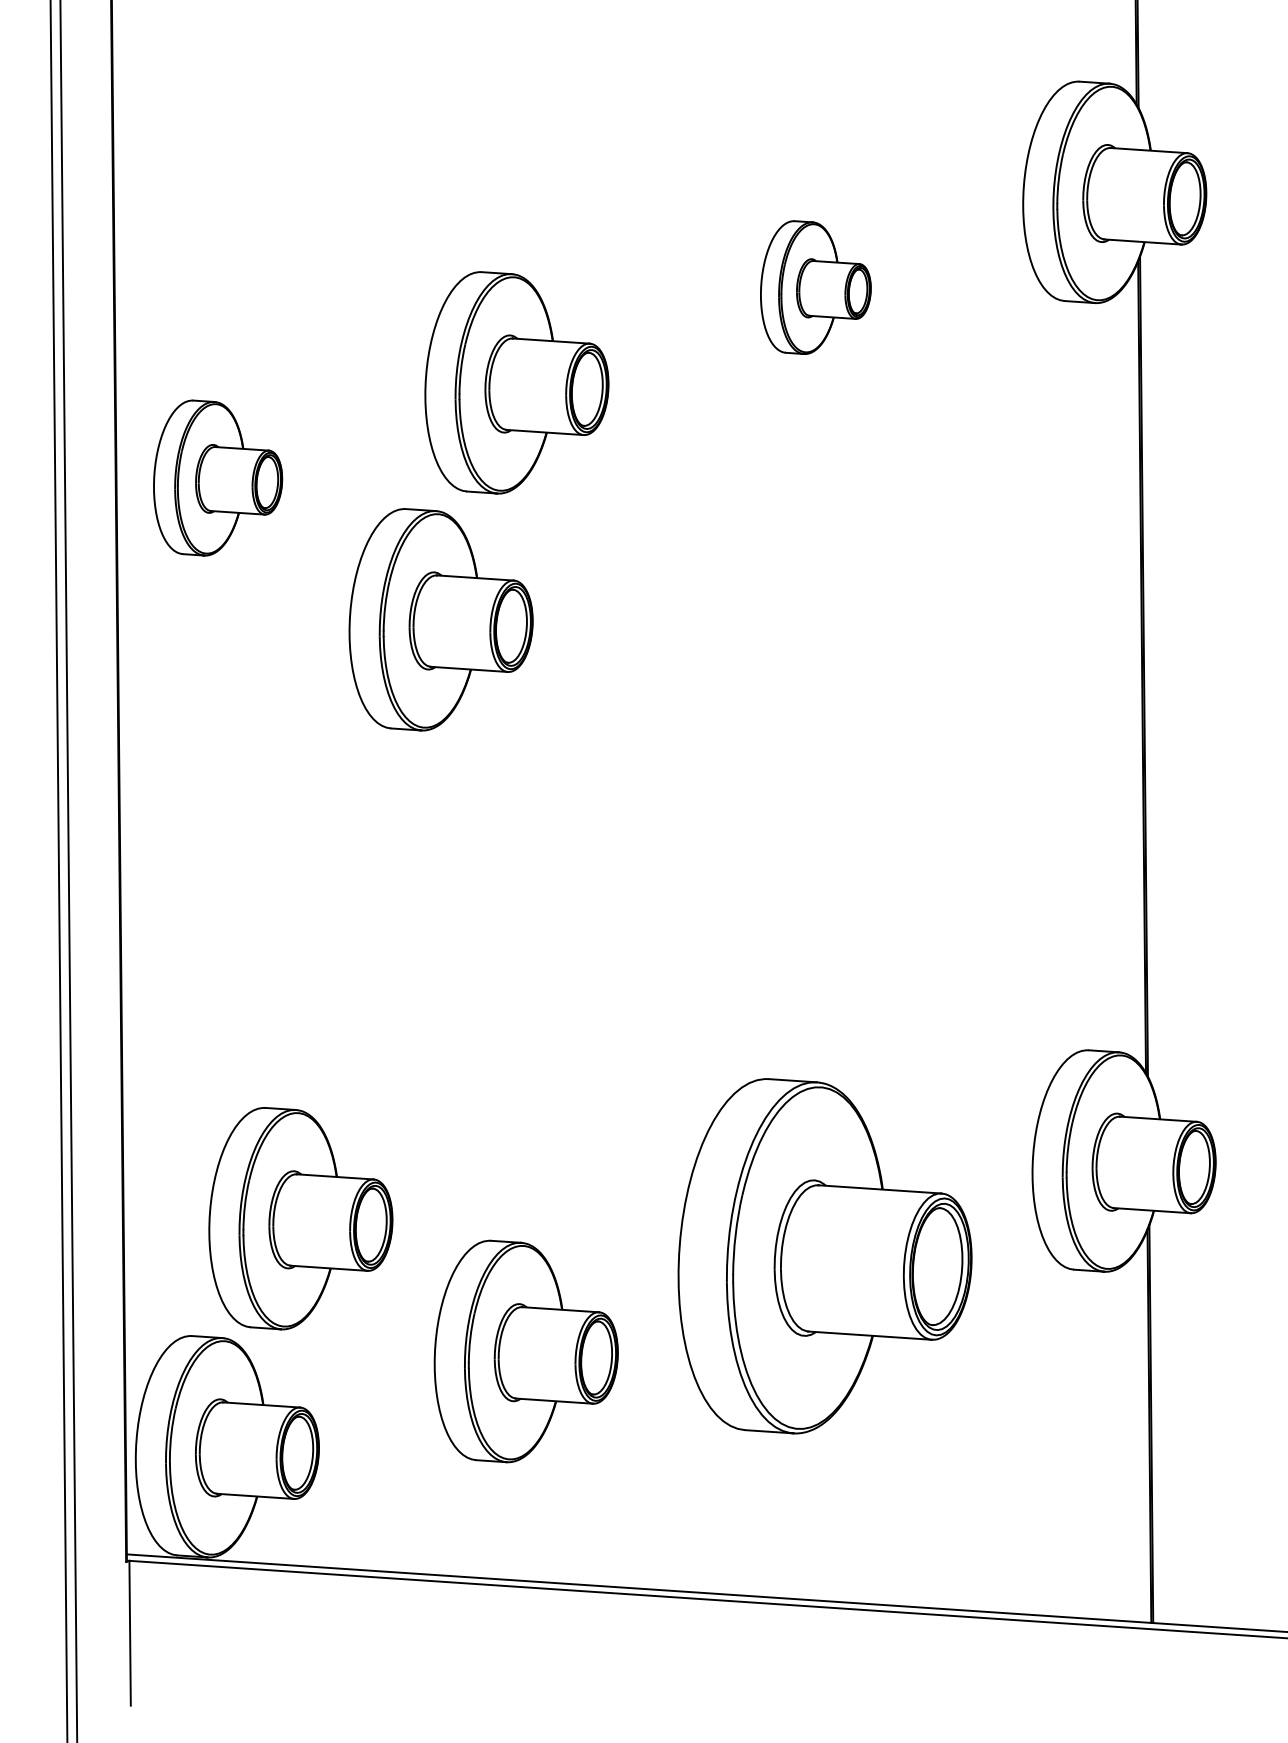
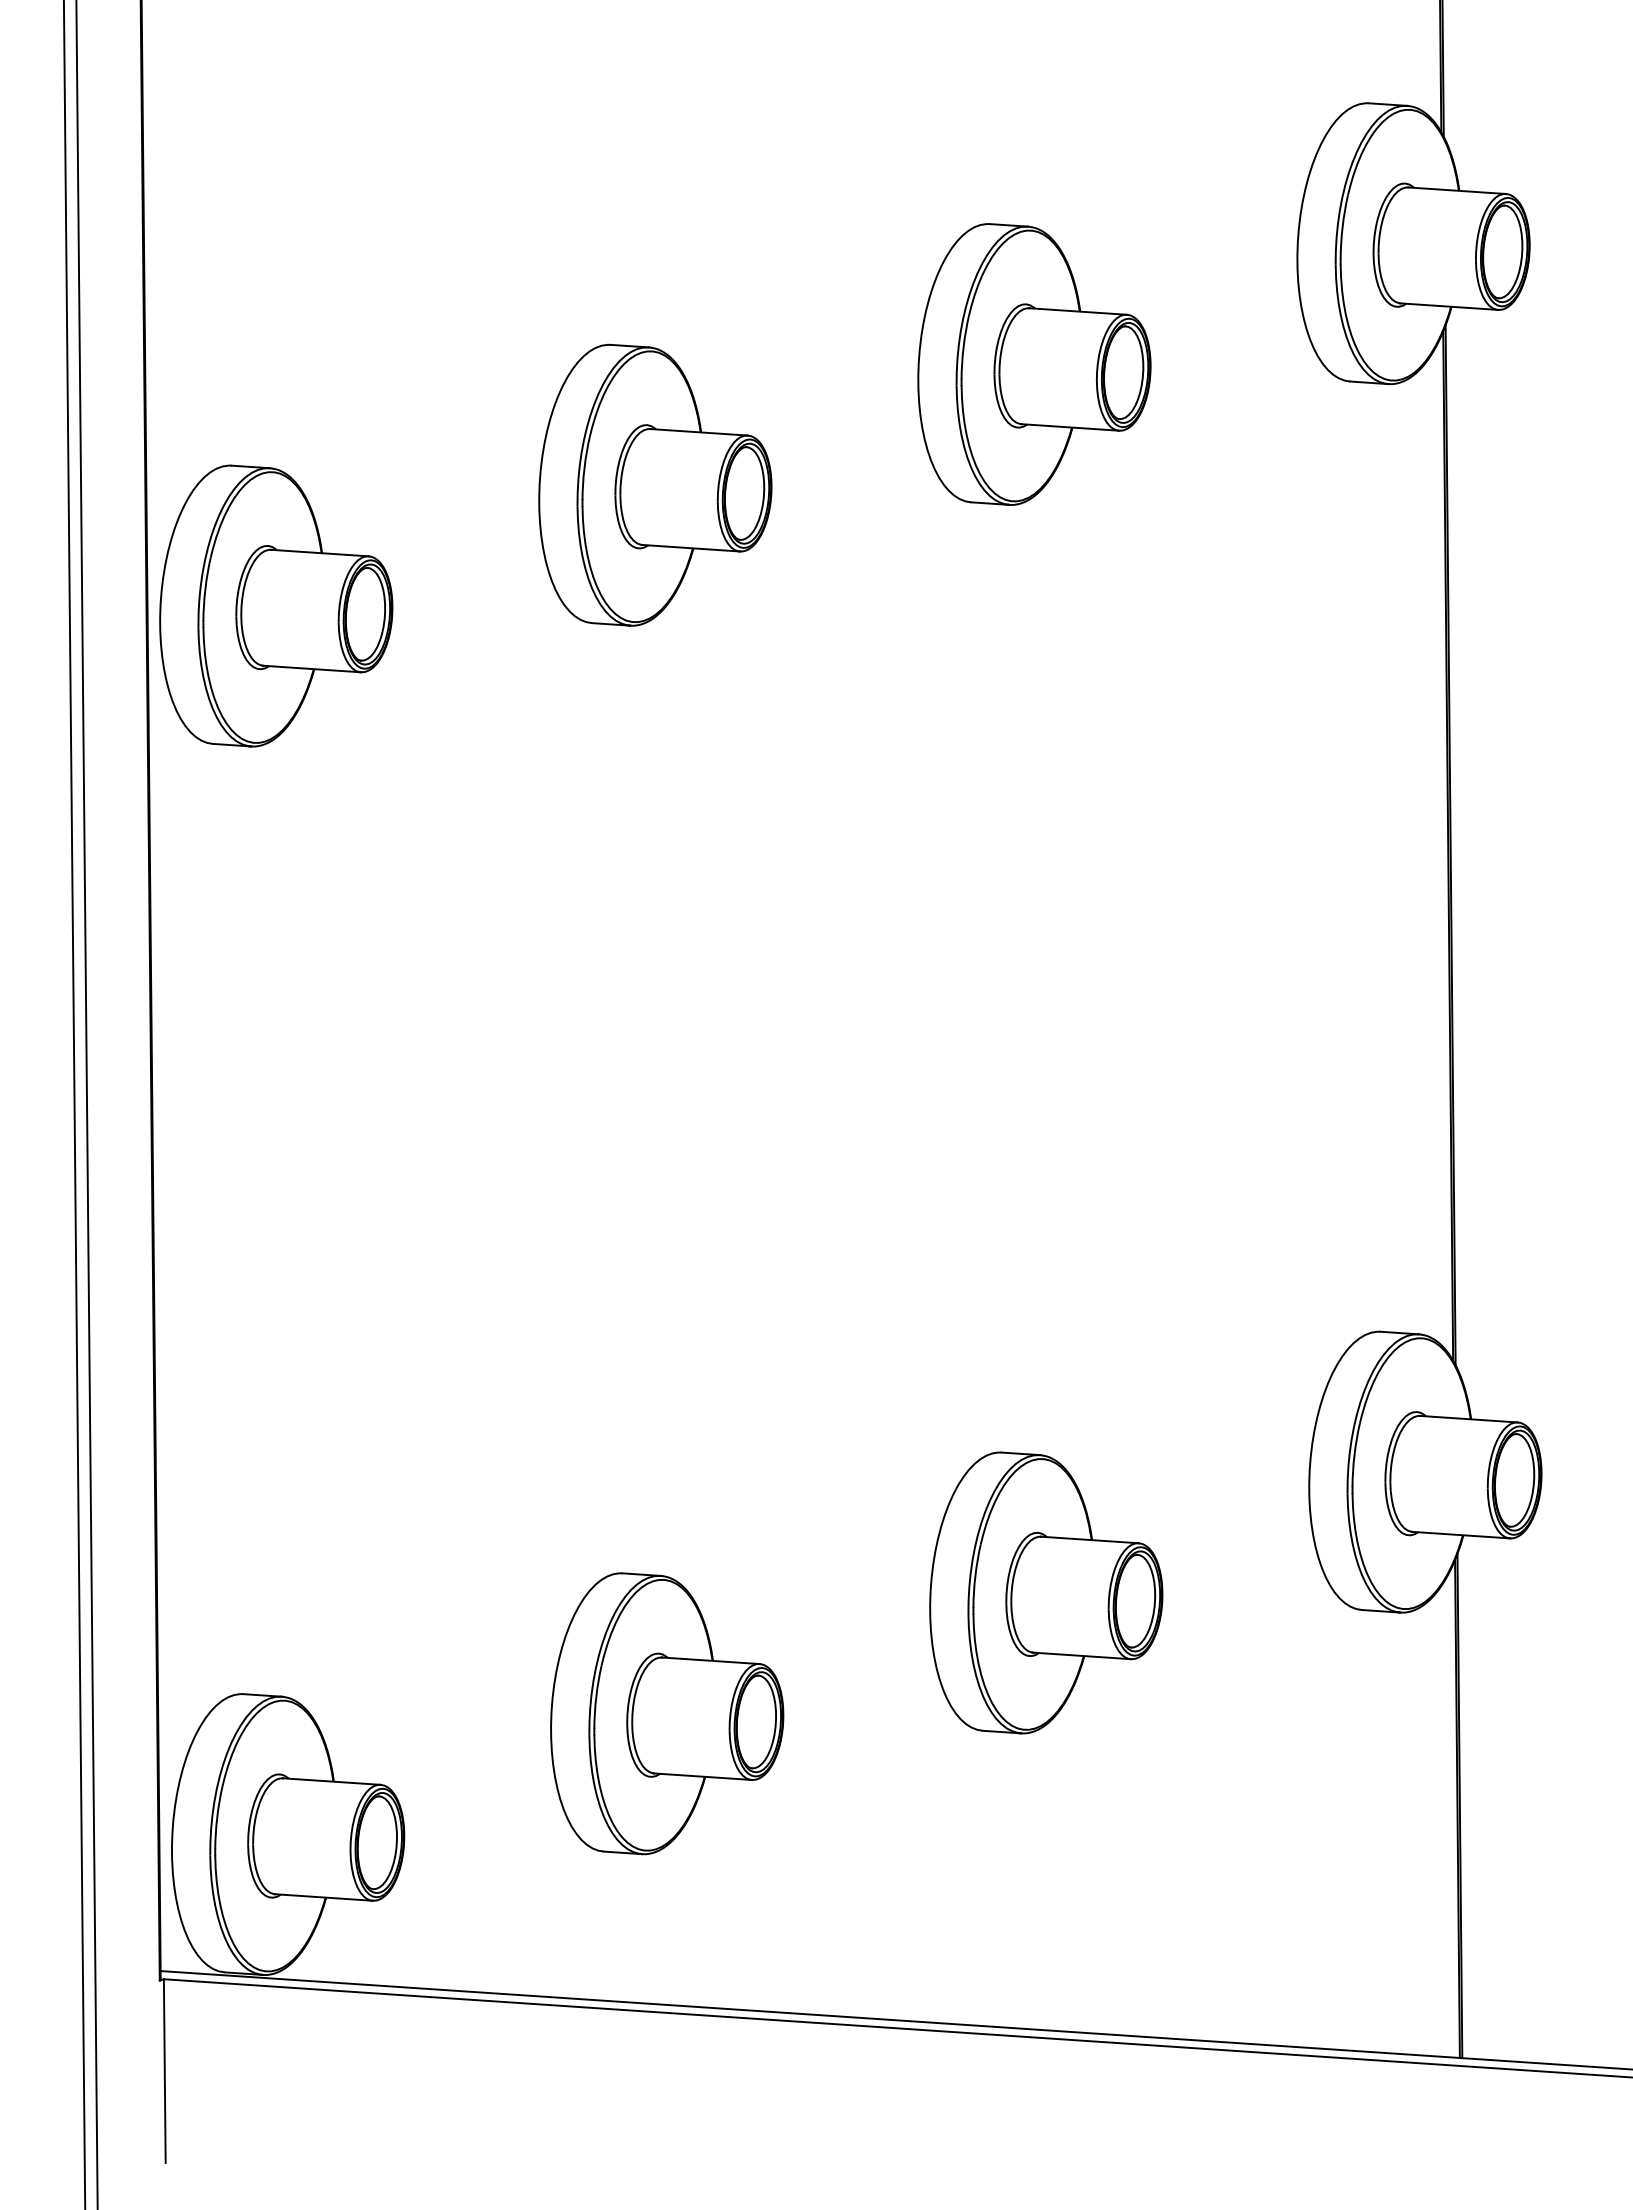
part: (815, 287) -> (1034, 364), size x1.67
part: (218, 477) -> (276, 605), size x1.43
part: (441, 619) -> (559, 785), removed
part: (301, 1218) -> (381, 1544), removed
part: (825, 1255) -> (1046, 1592), size x0.62

